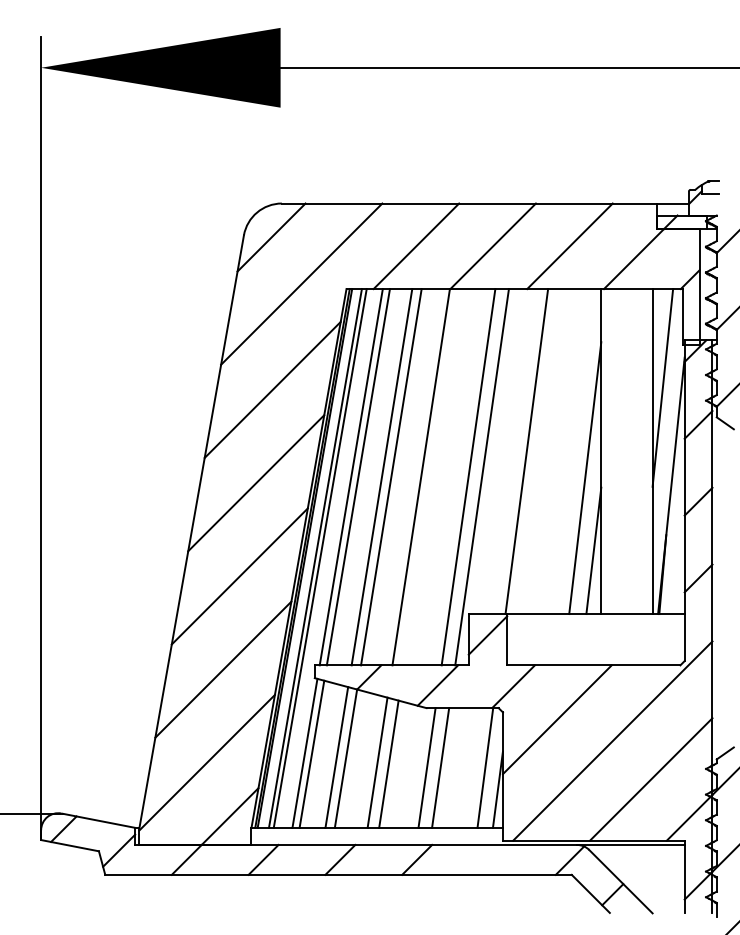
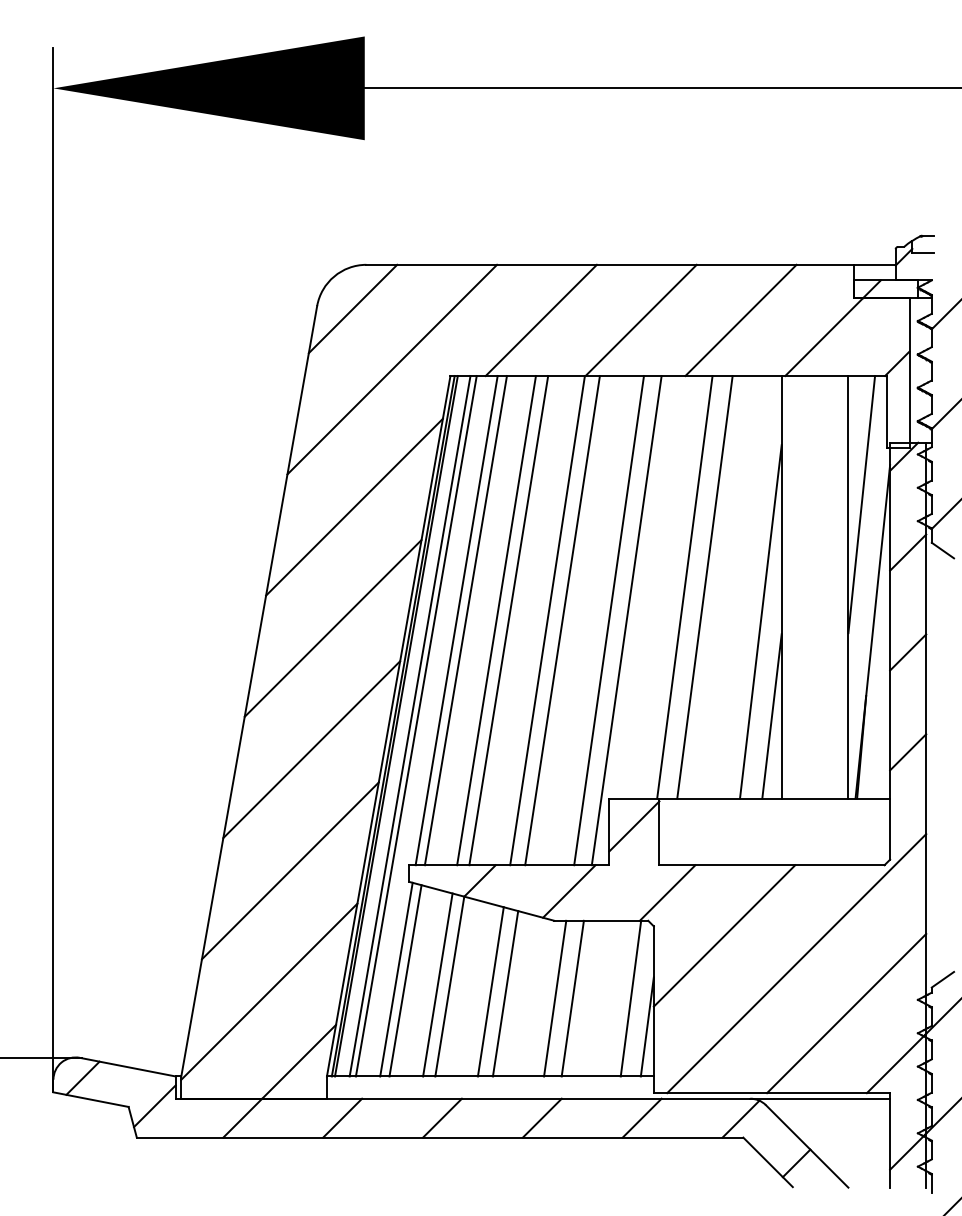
line: (541, 451) -> (704, 587), added
line: (432, 477) -> (562, 620), added
line: (493, 859) -> (641, 1117), added

